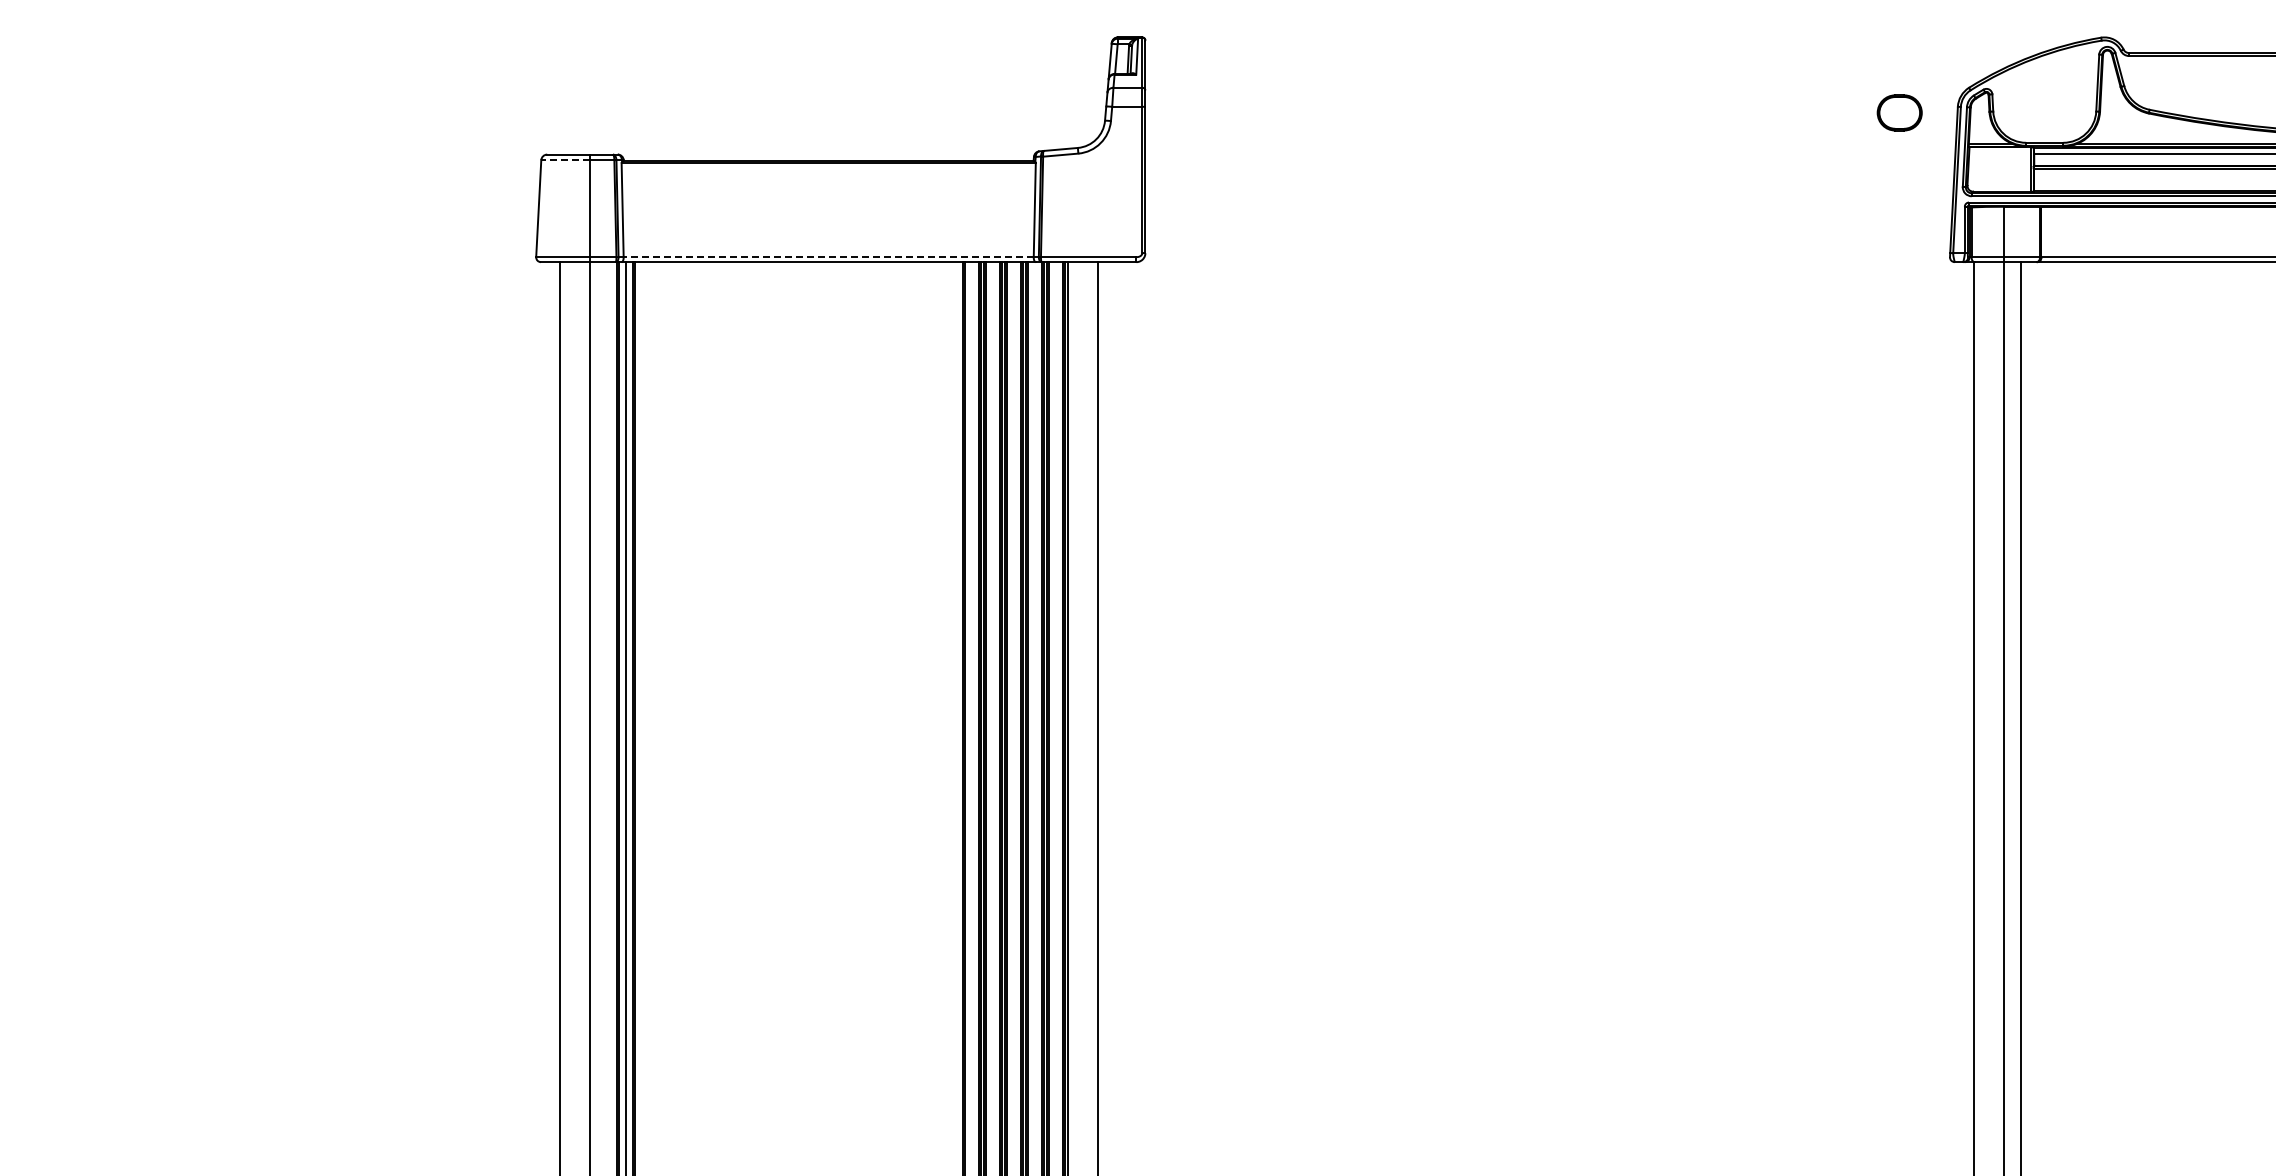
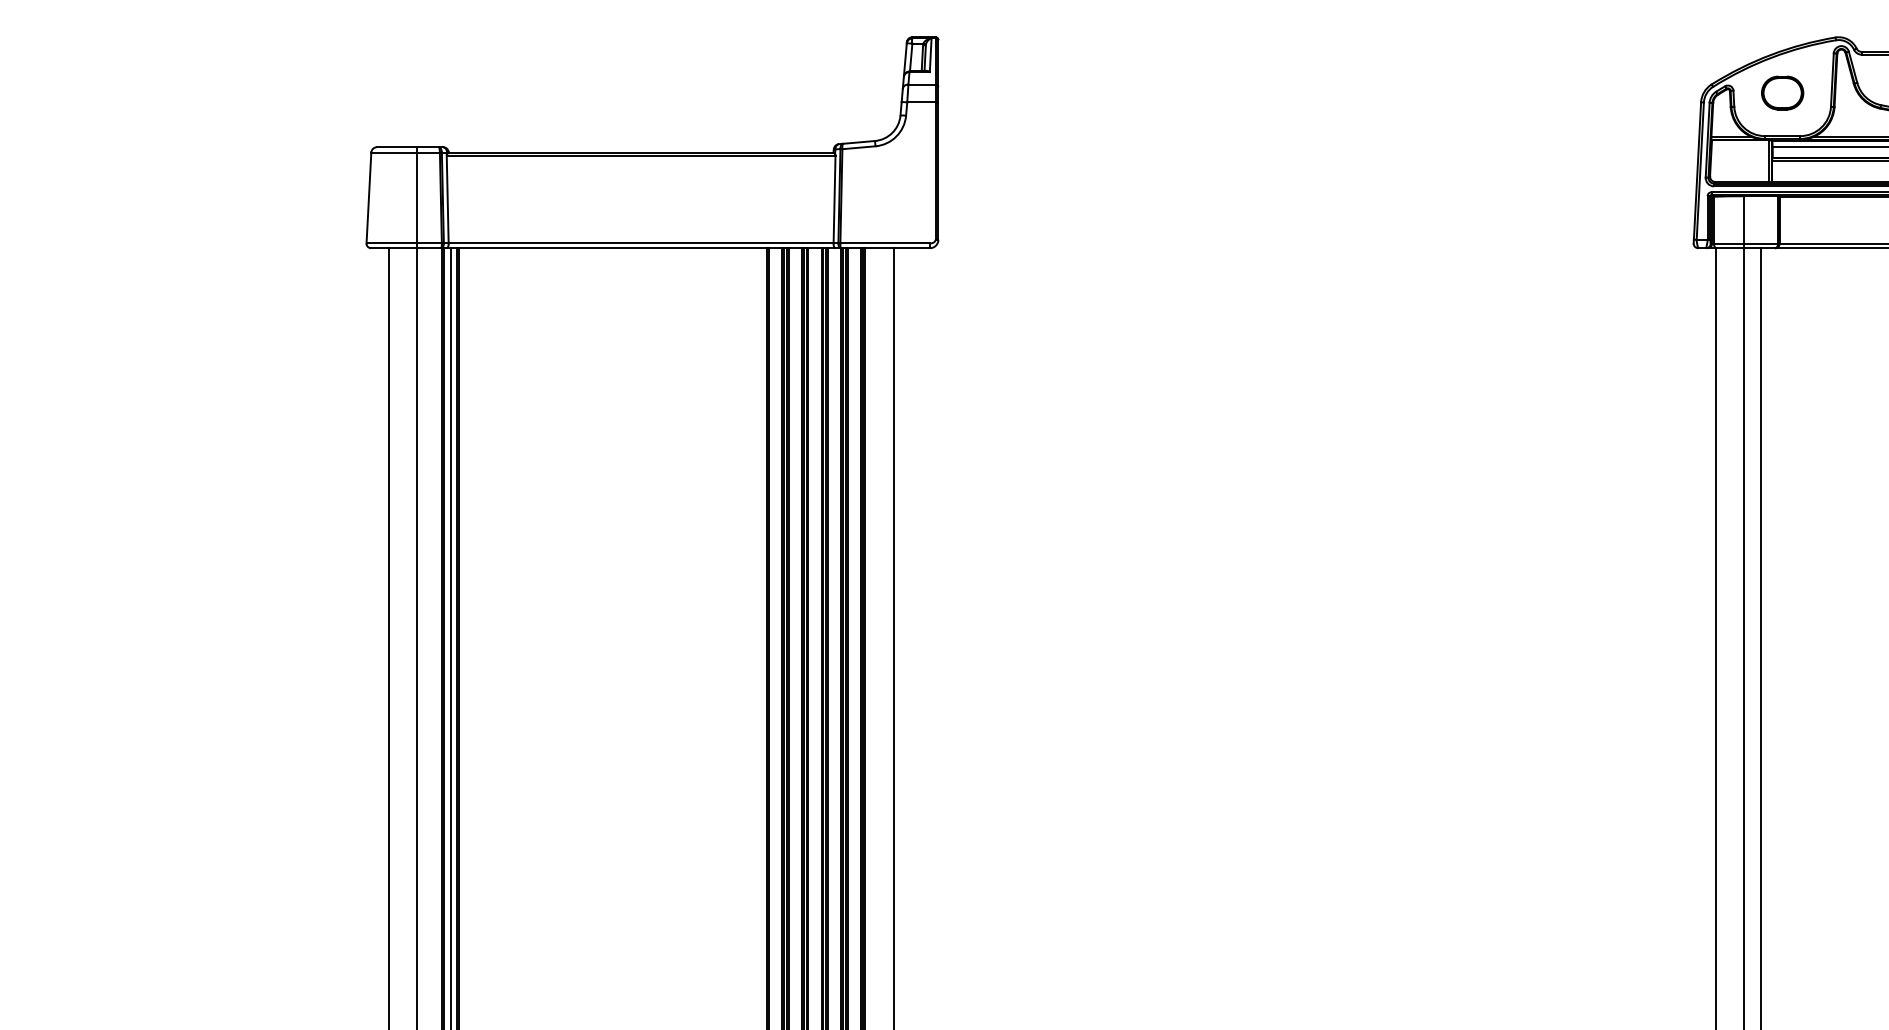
part: (1899, 112) -> (1782, 92), moved
line: (565, 160) -> (394, 152), dashed -> solid
line: (828, 257) -> (640, 243), dashed -> solid

